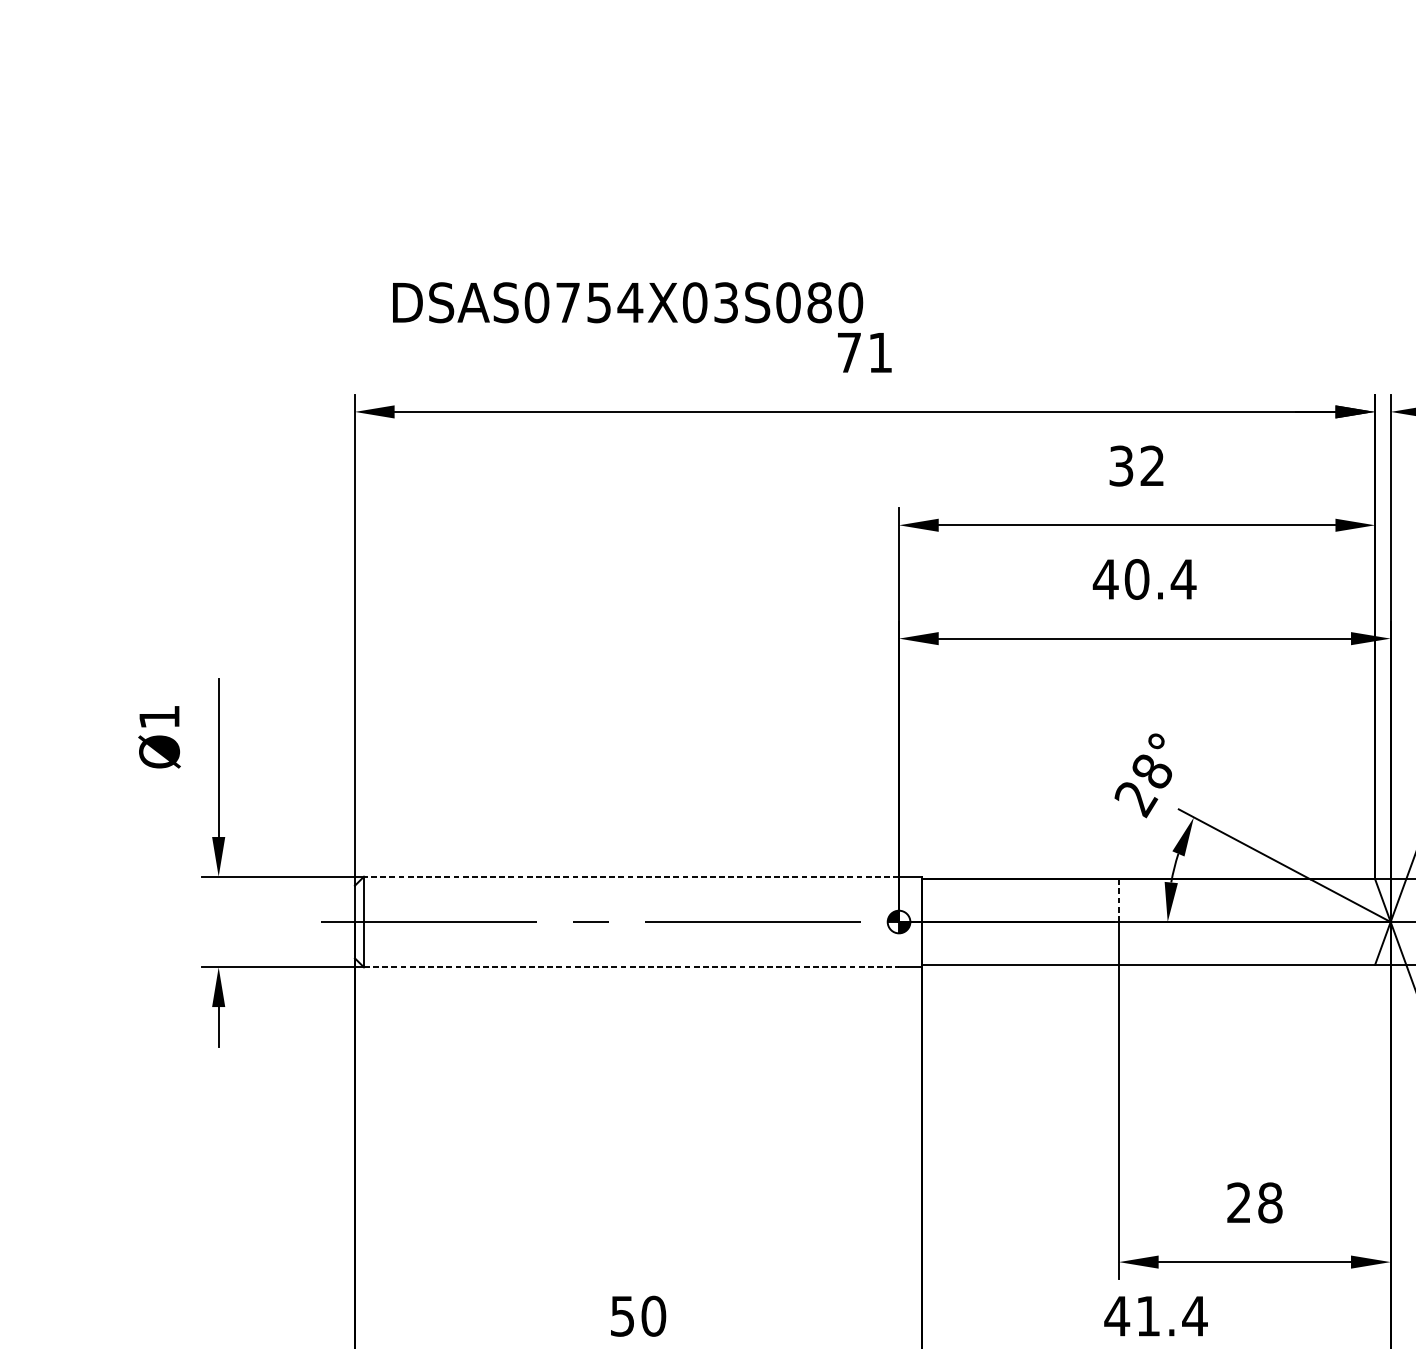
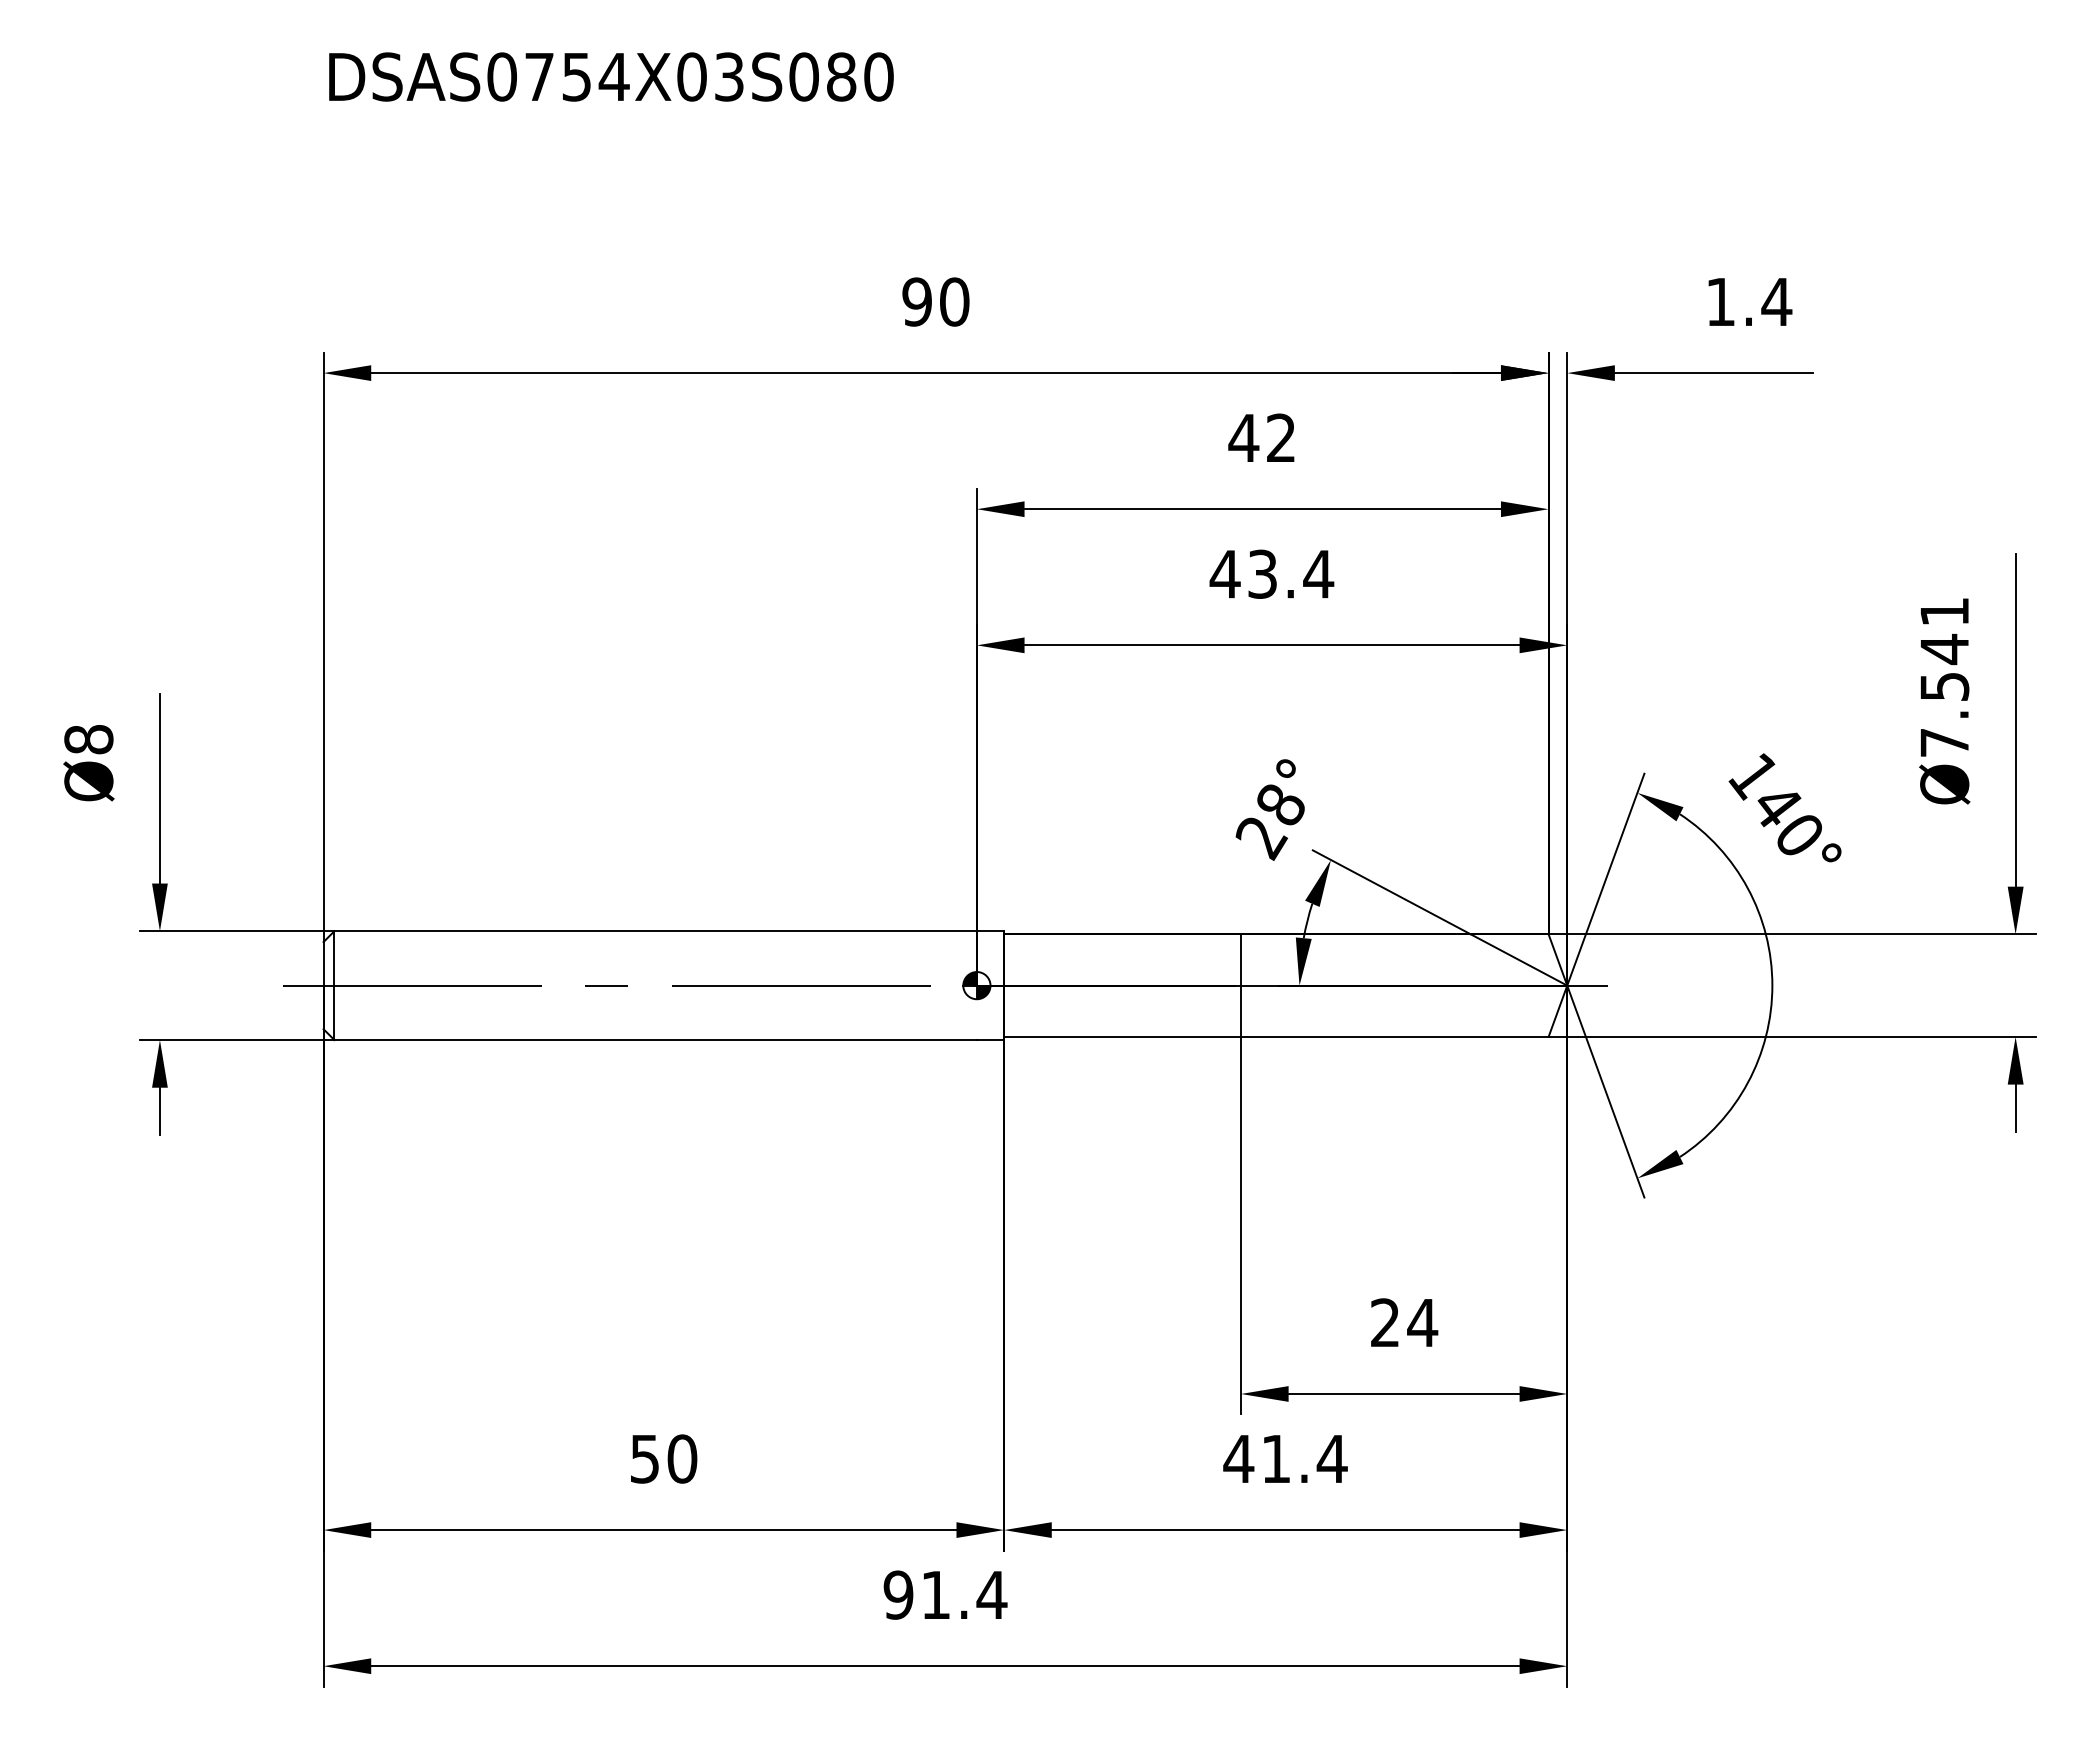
text: (628, 302) -> (611, 76), moved
text: (864, 352) -> (935, 301), 71 -> 90
text: (1121, 465) -> (1243, 437), 32 -> 42
text: (1136, 578) -> (1262, 573), 40.4 -> 43.4
text: (159, 717) -> (88, 739), Ø1 -> Ø8
line: (631, 876) -> (655, 931), dashed -> solid
line: (1118, 900) -> (1240, 959), dashed -> solid
line: (632, 967) -> (656, 1040), dashed -> solid
text: (1270, 1202) -> (1422, 1322), 28 -> 24

